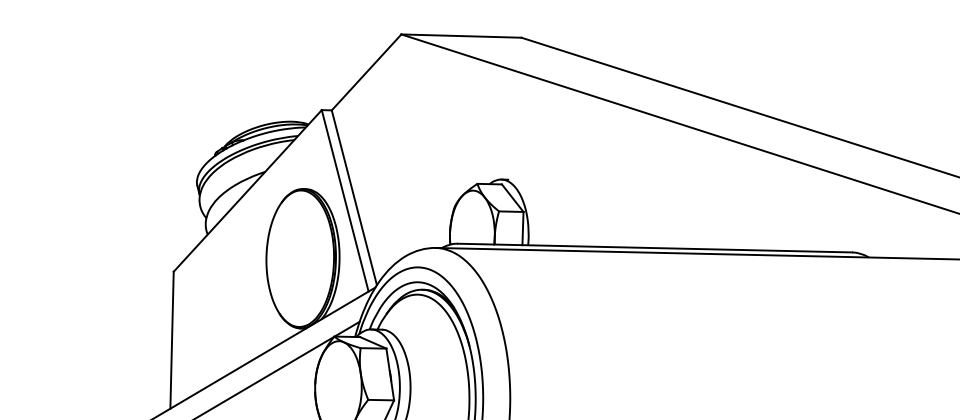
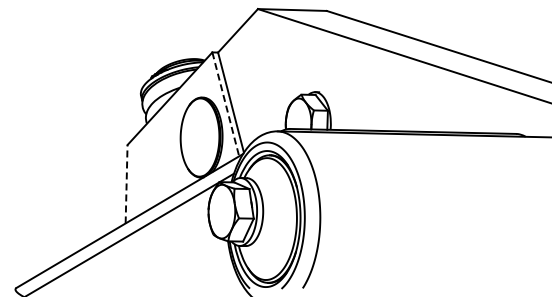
line: (344, 201) -> (225, 104), solid -> dashed
line: (171, 338) -> (126, 183), solid -> dashed

